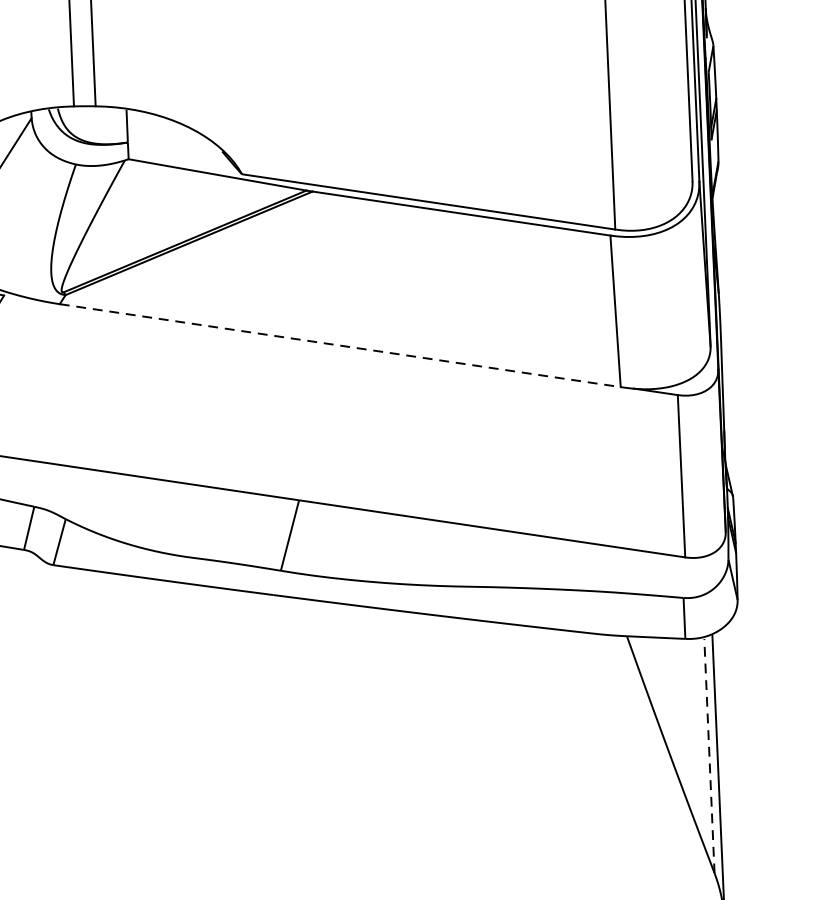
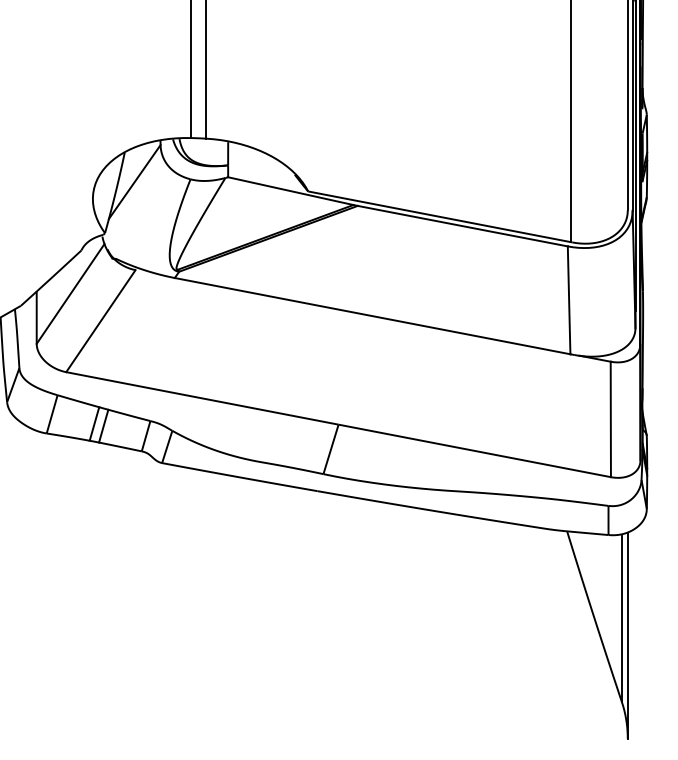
line: (341, 346) -> (373, 316), dashed -> solid
line: (708, 755) -> (621, 618), dashed -> solid

